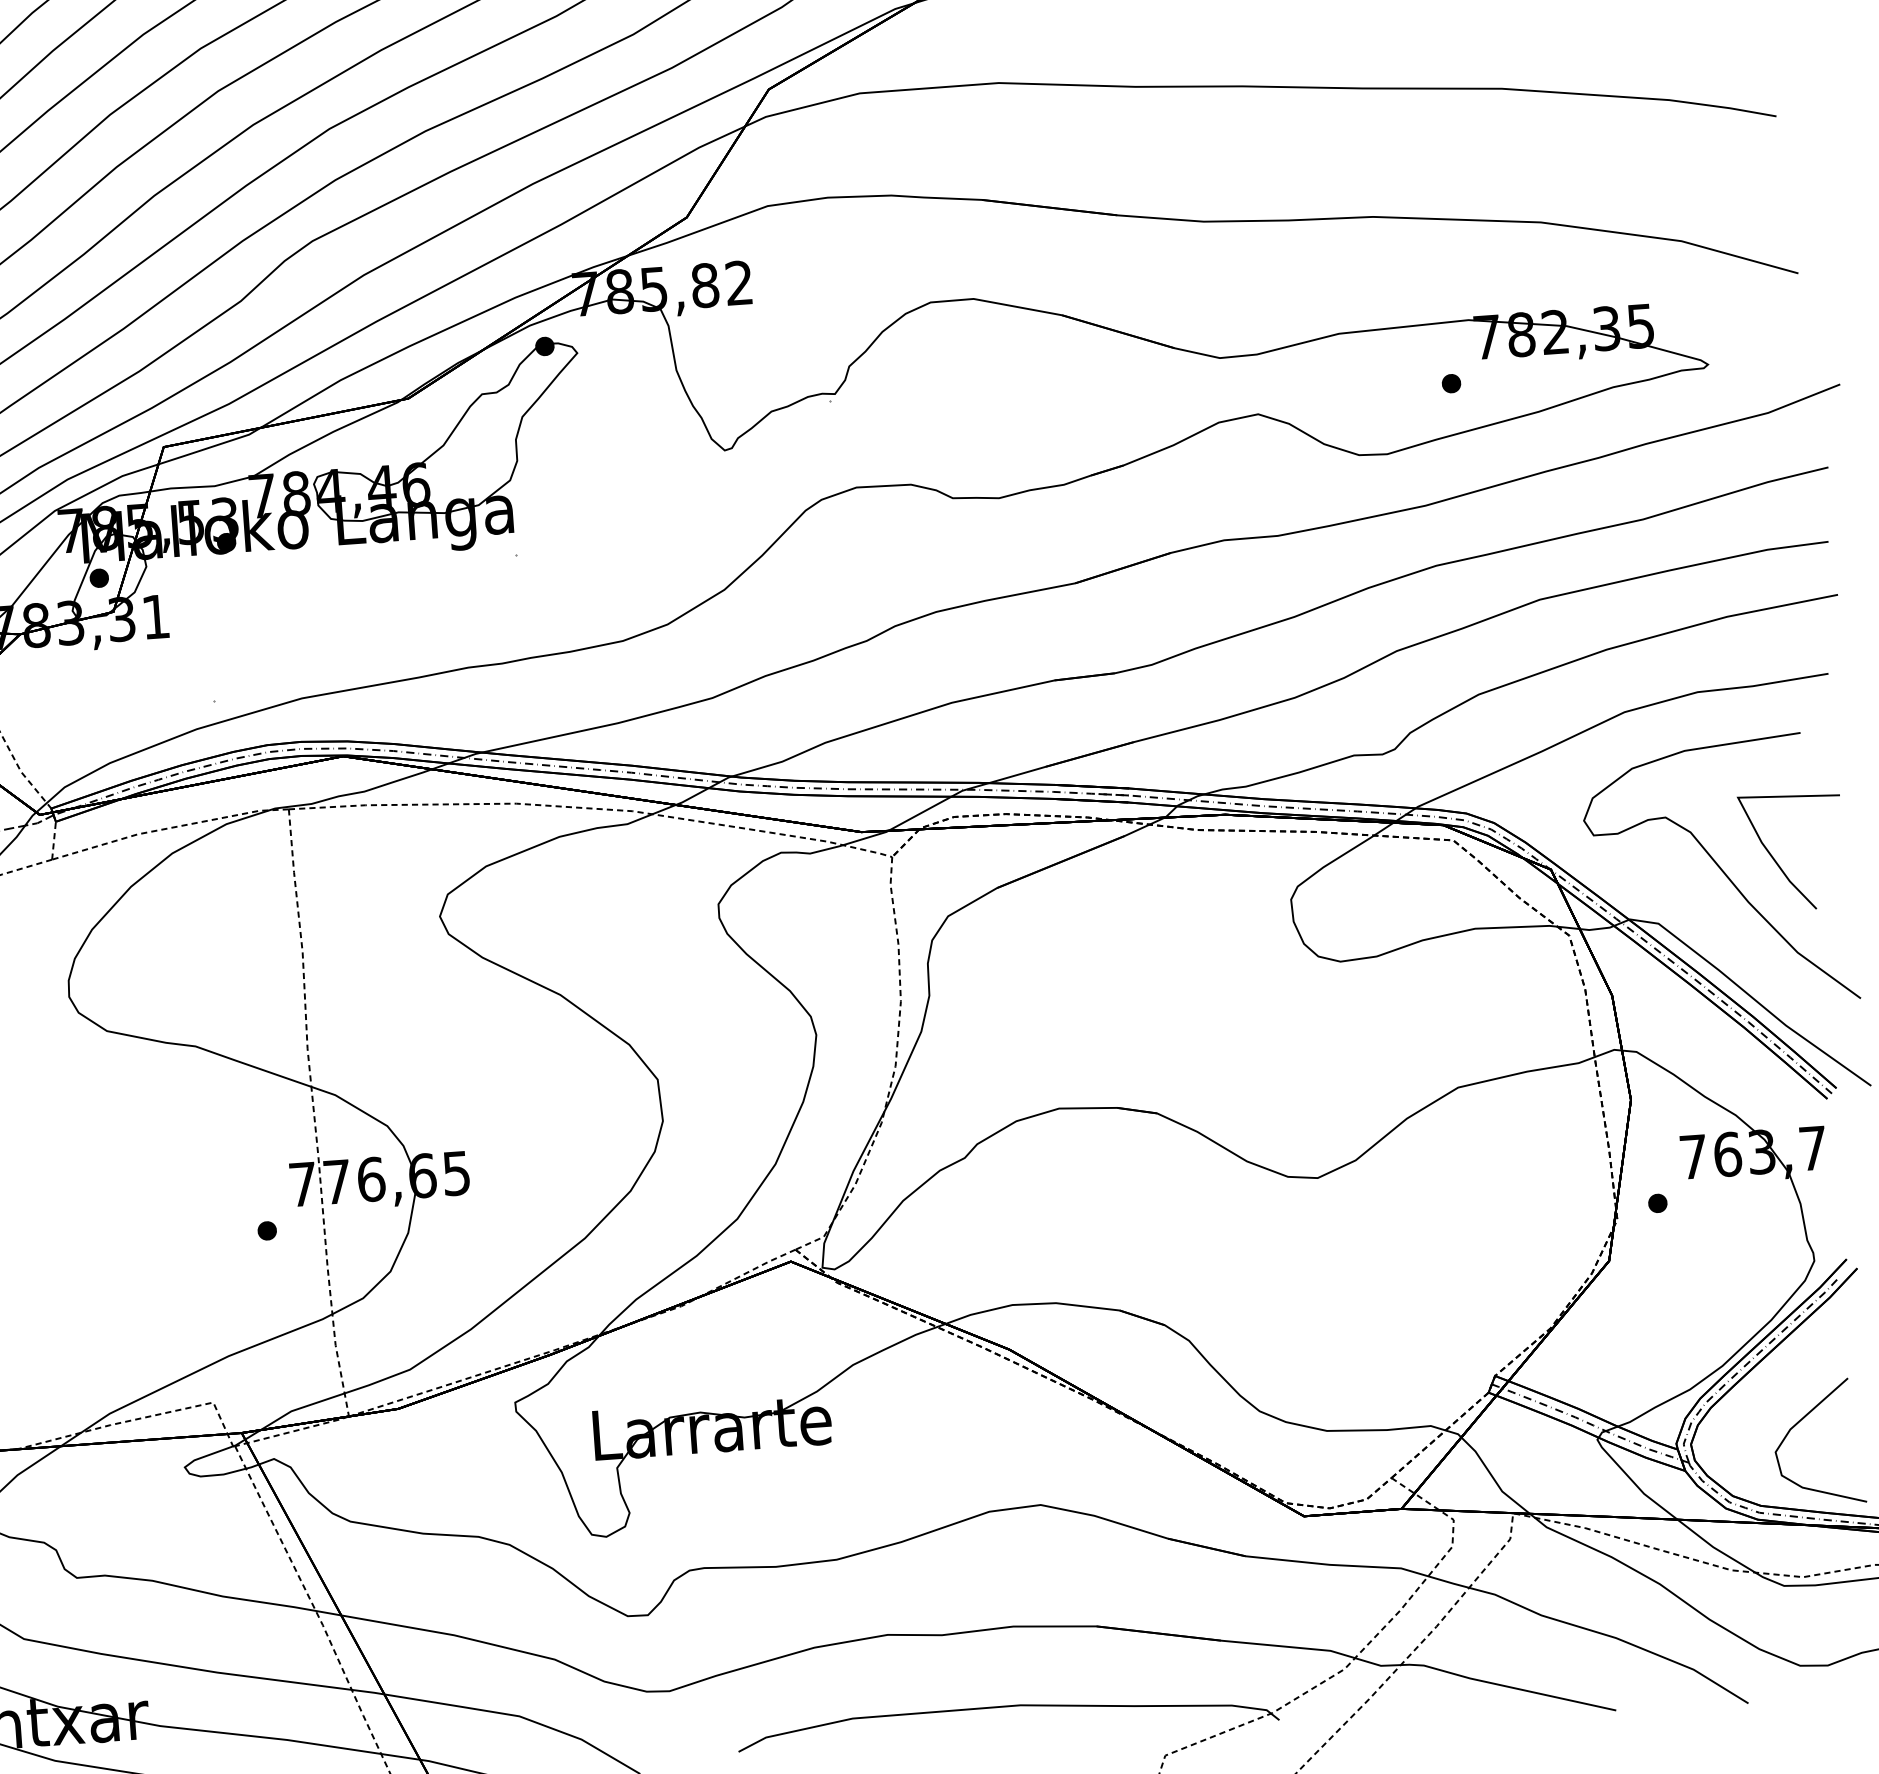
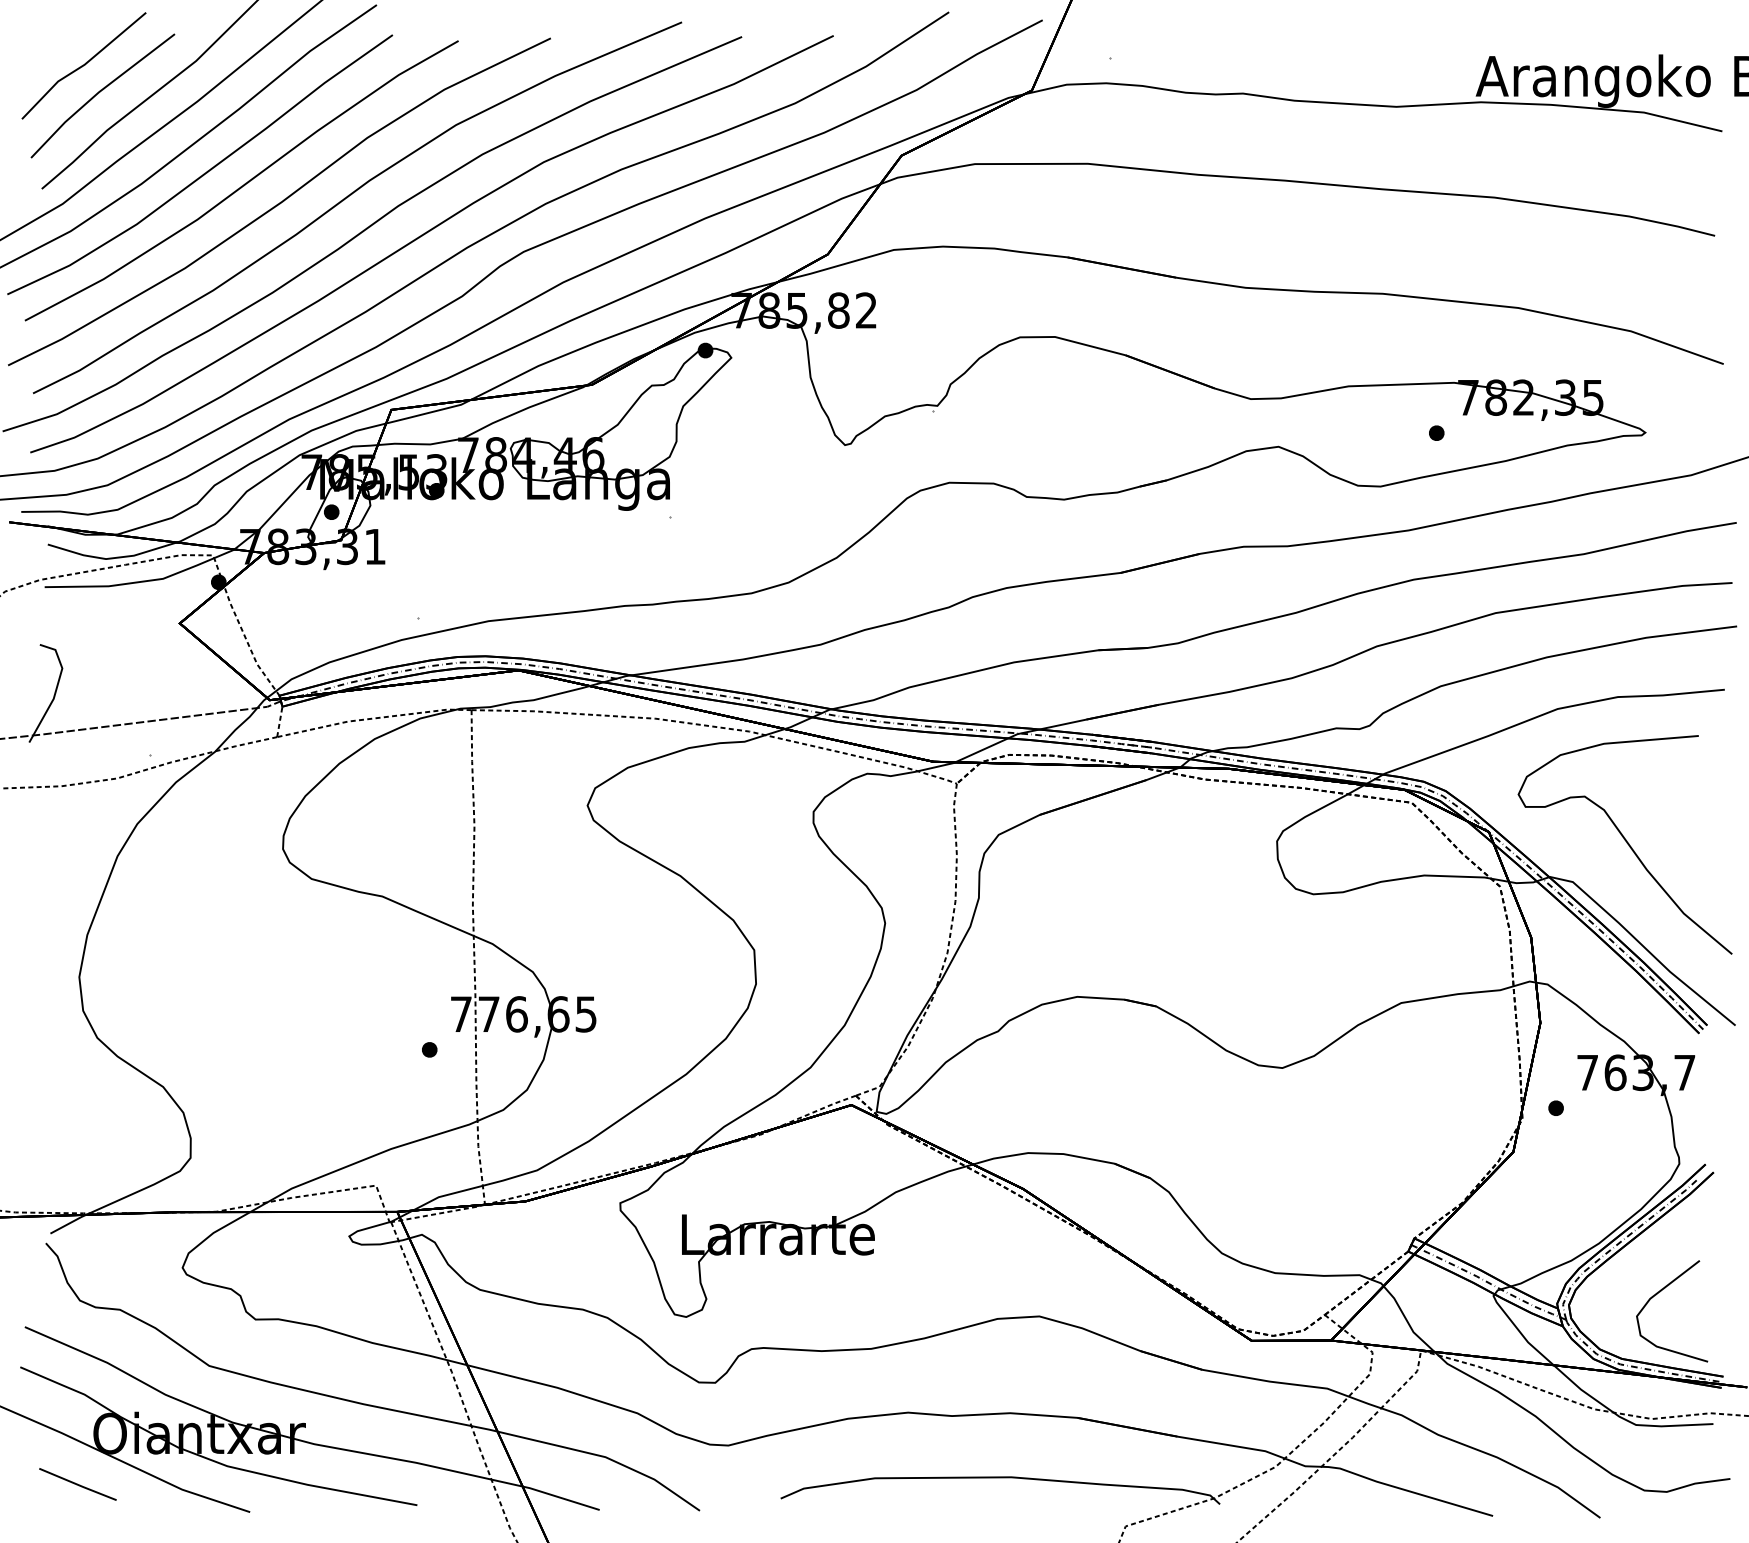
line: (1777, 861) -> (1672, 838), removed

